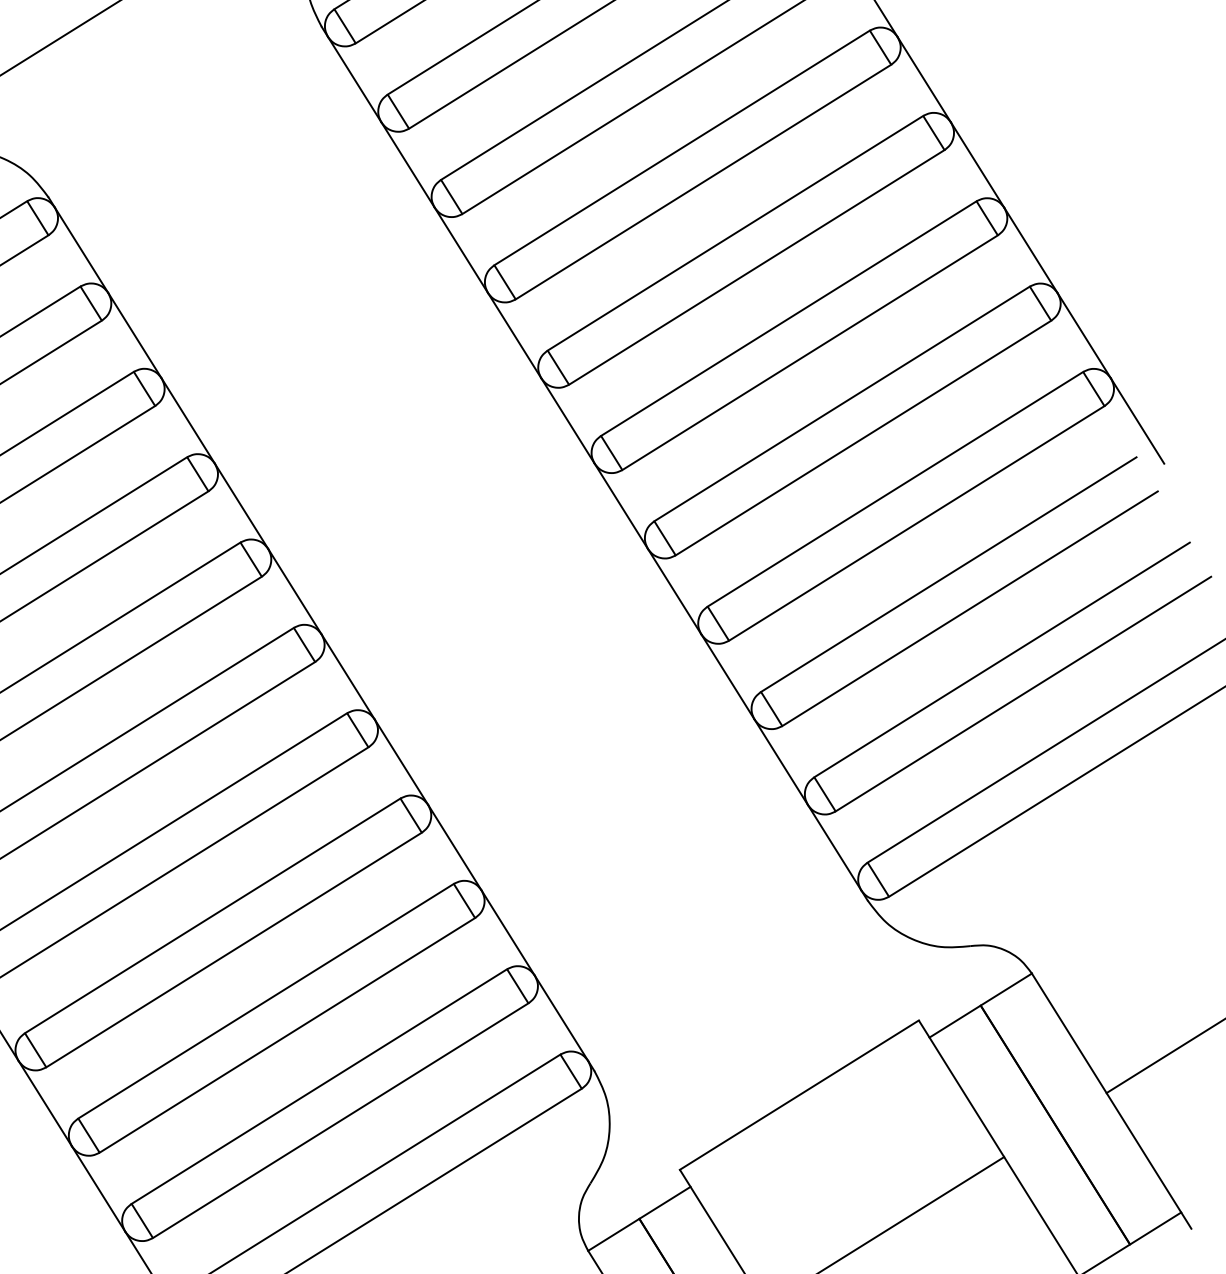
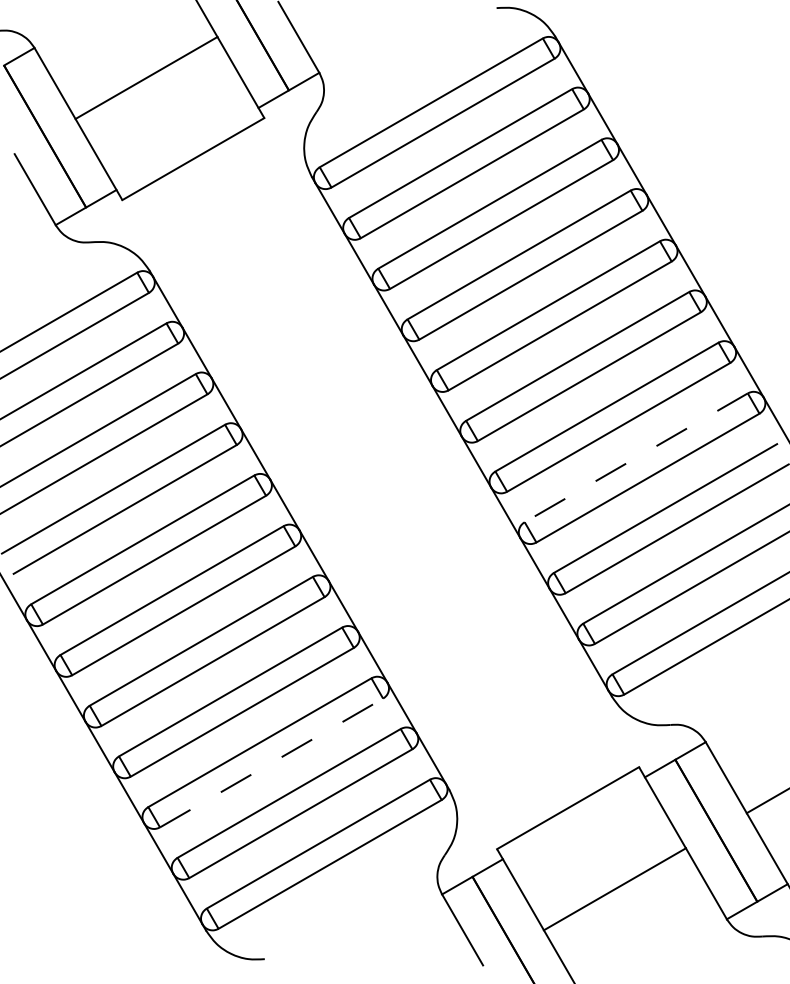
line: (895, 488) -> (636, 457), solid -> dashed
line: (287, 1036) -> (271, 763), solid -> dashed

